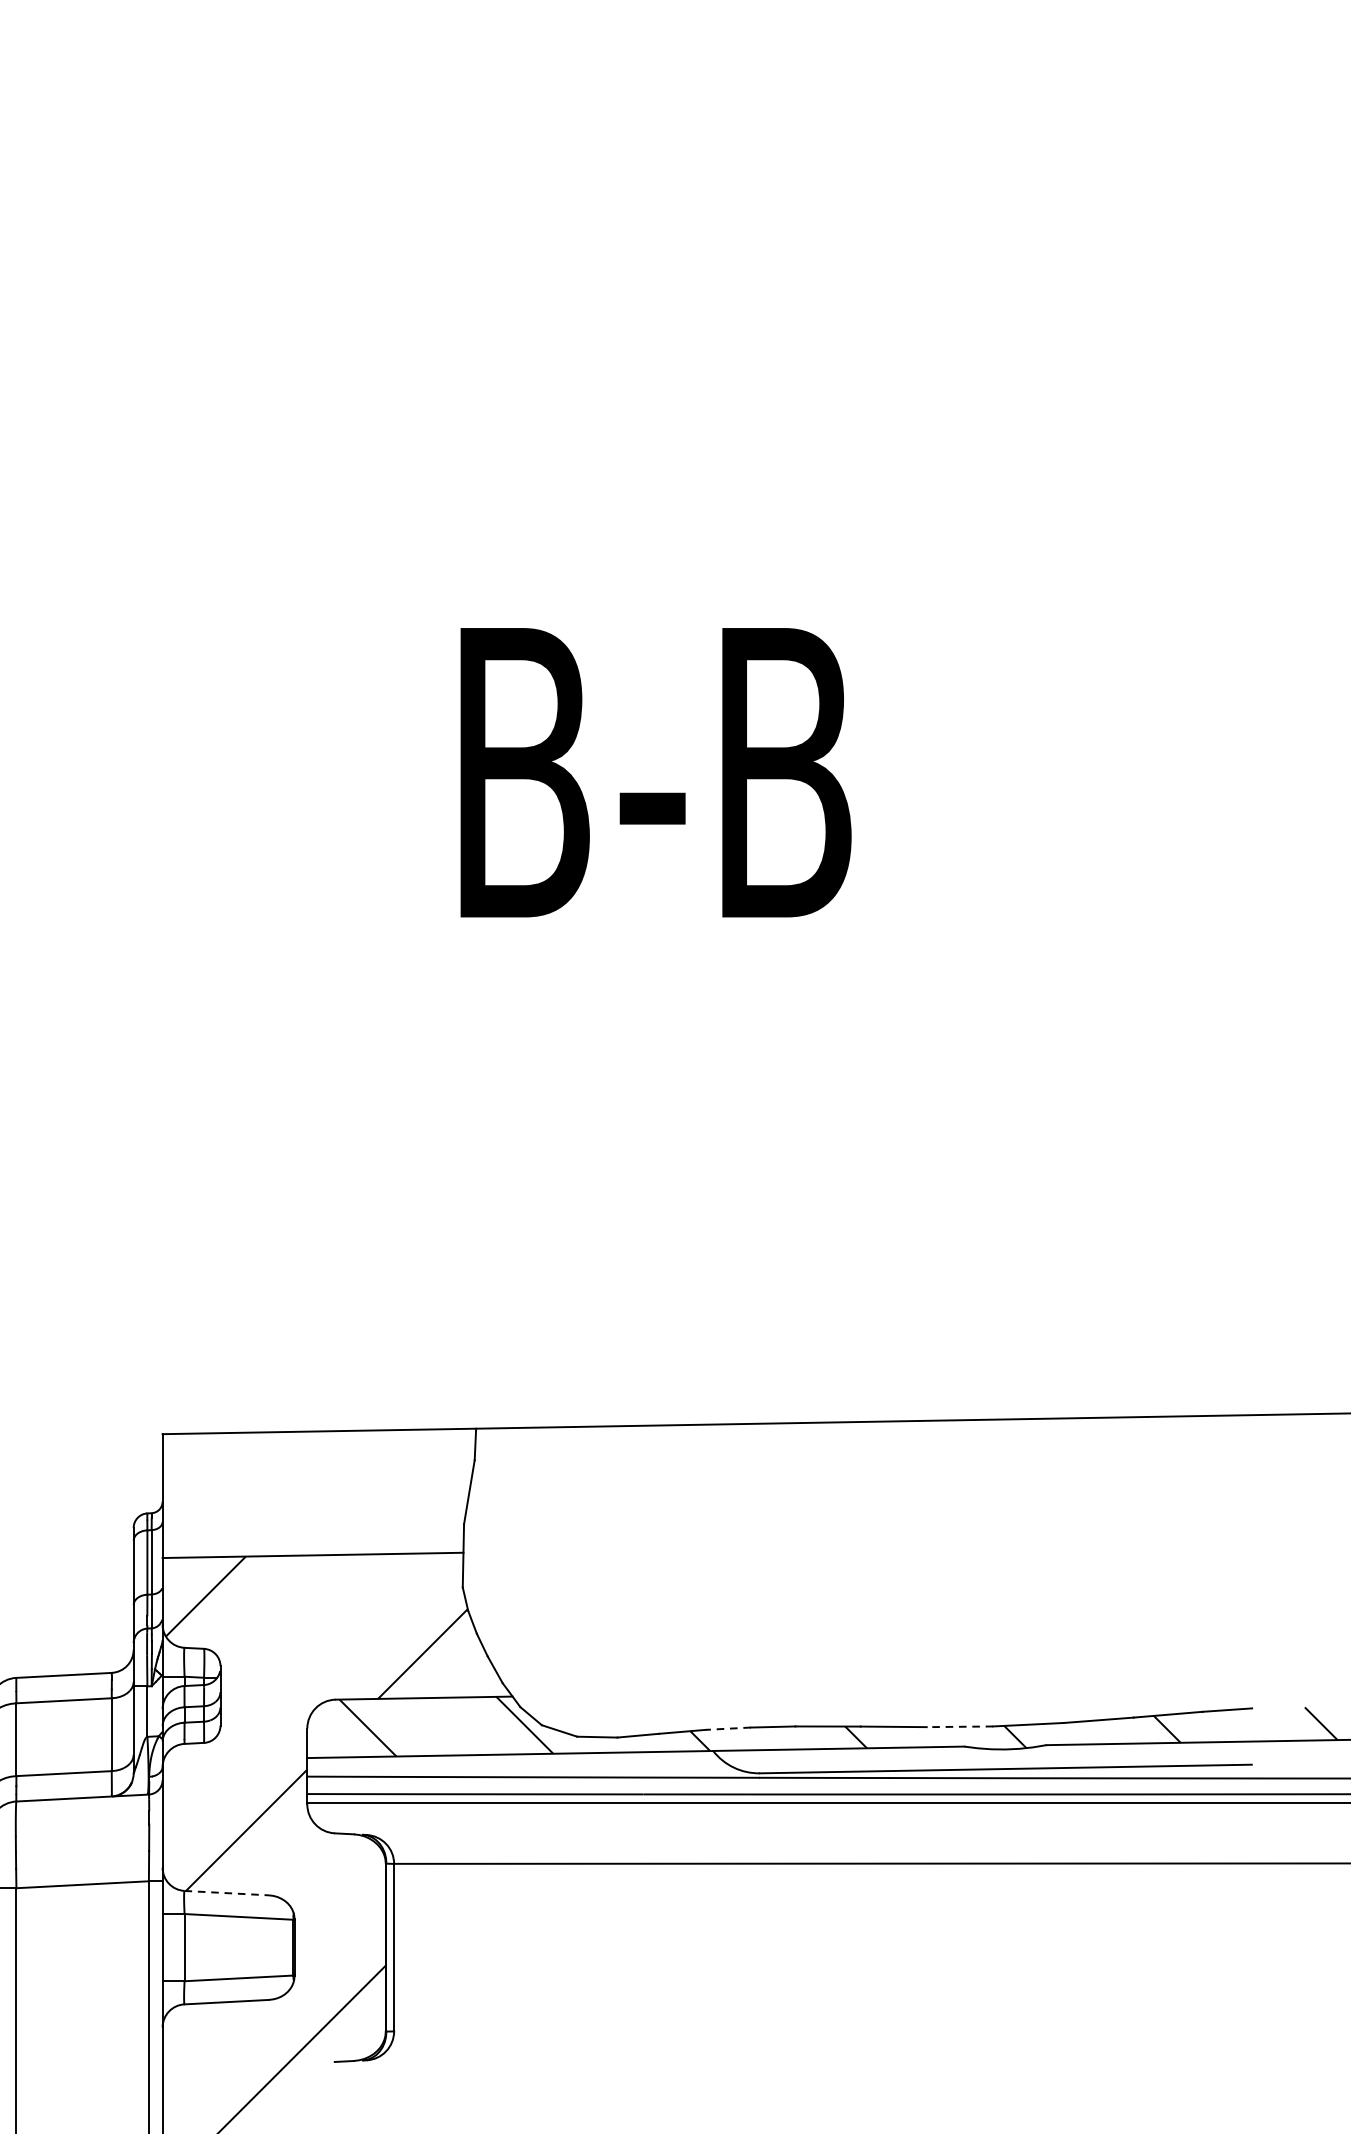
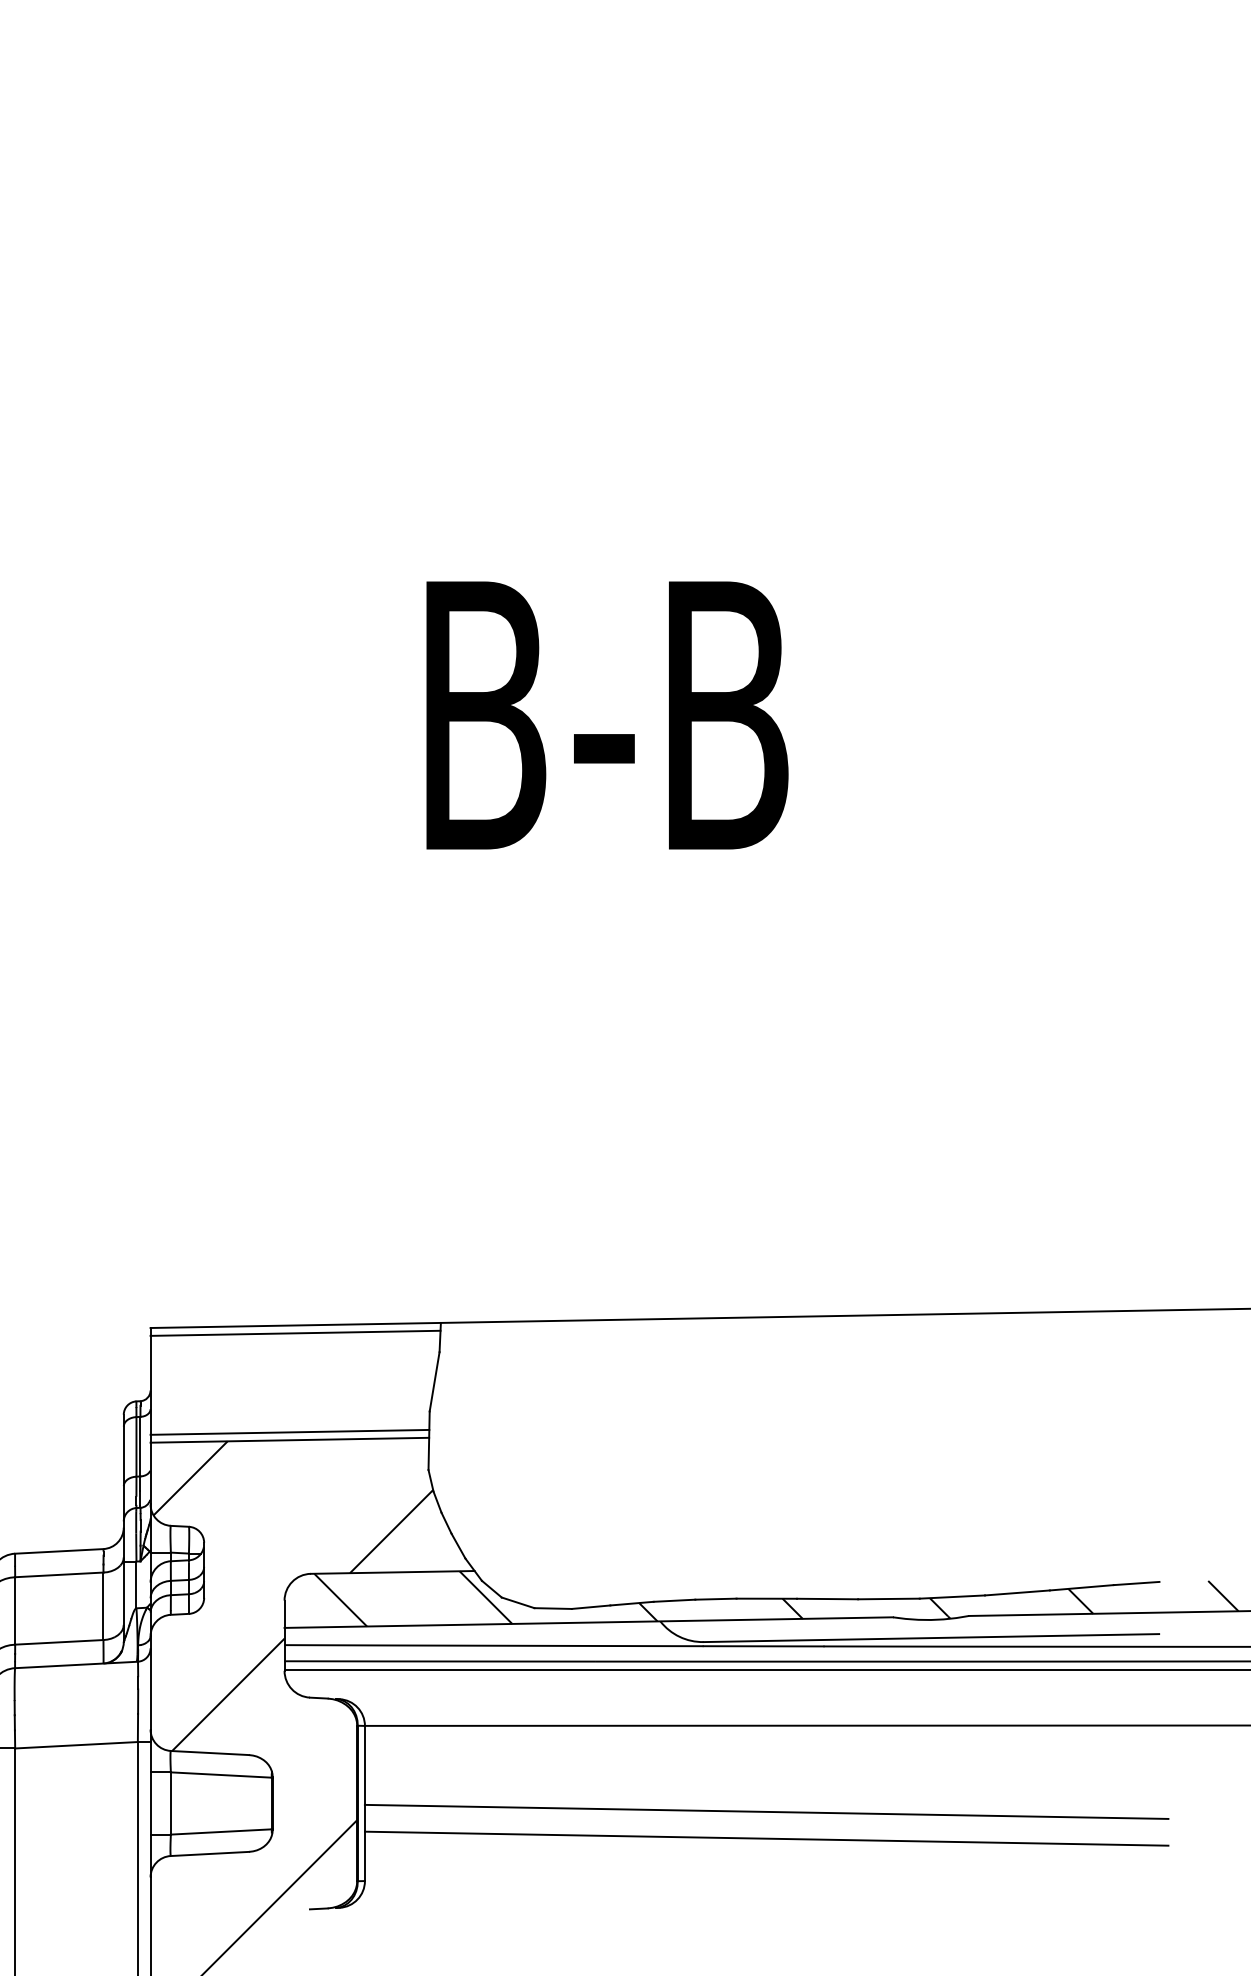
line: (319, 1439) -> (295, 1332), added
line: (312, 1545) -> (289, 1431), added
line: (959, 1726) -> (888, 1598), dashed -> solid
line: (728, 1728) -> (674, 1600), dashed -> solid
line: (227, 1893) -> (210, 1753), dashed -> solid
line: (827, 1956) -> (766, 1811), added
line: (827, 1985) -> (766, 1838), added

